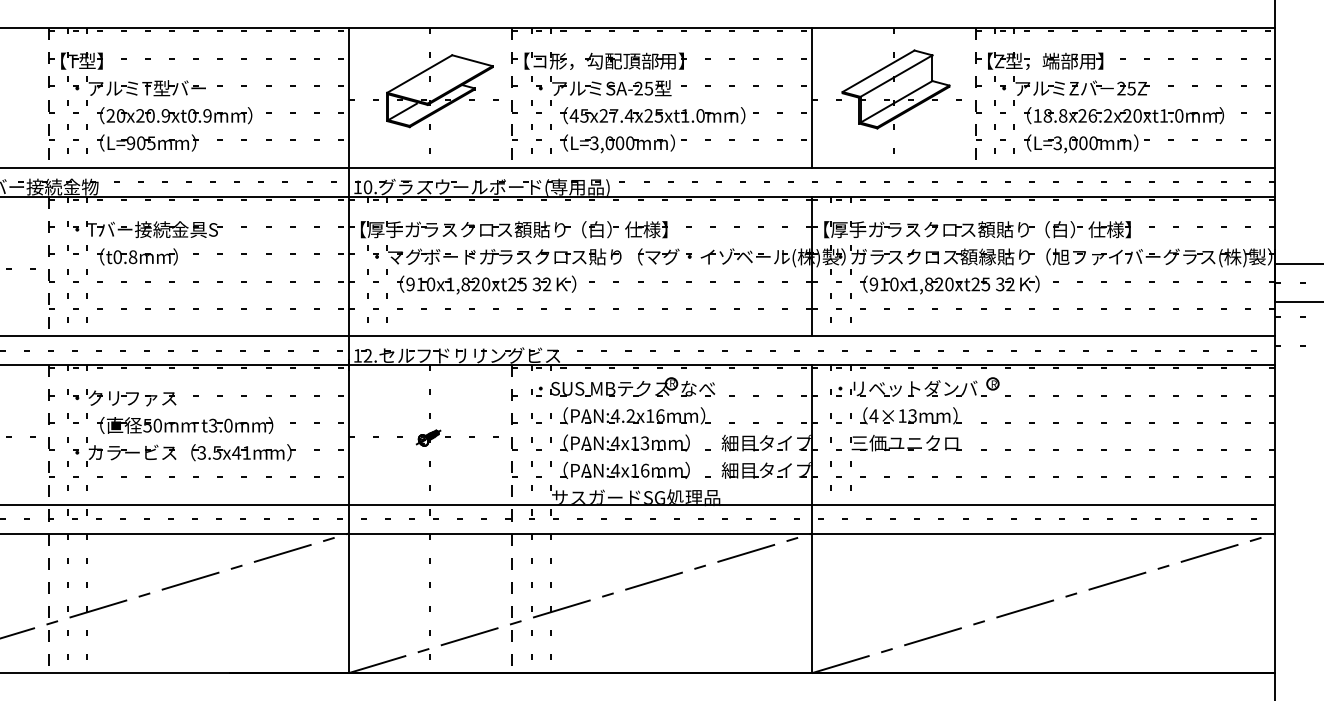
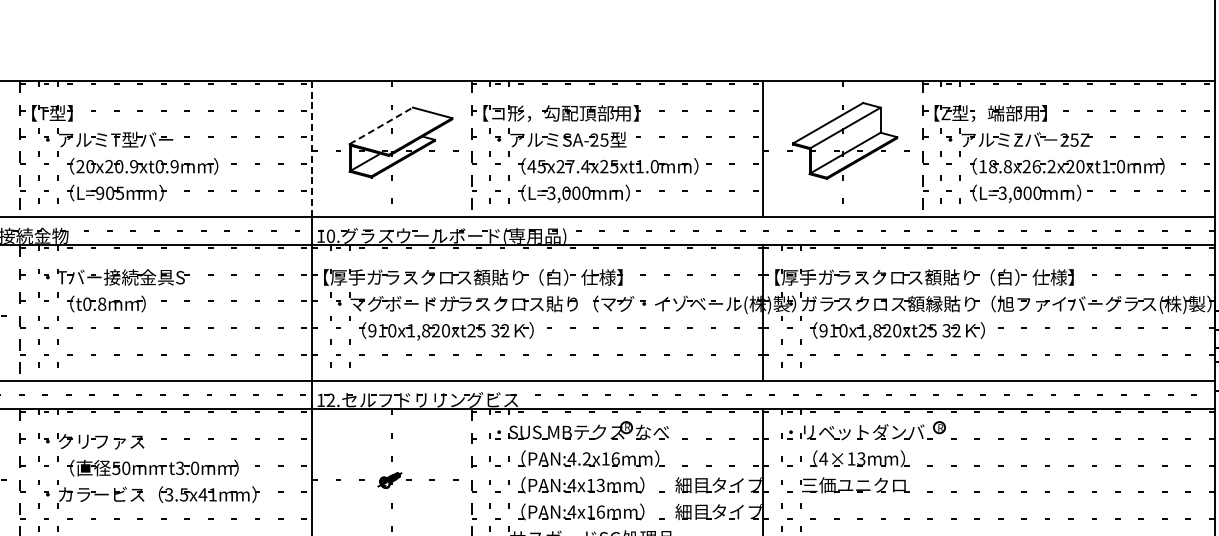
line: (419, 74) -> (381, 126), solid -> dashed
line: (348, 97) -> (311, 148), solid -> dashed

